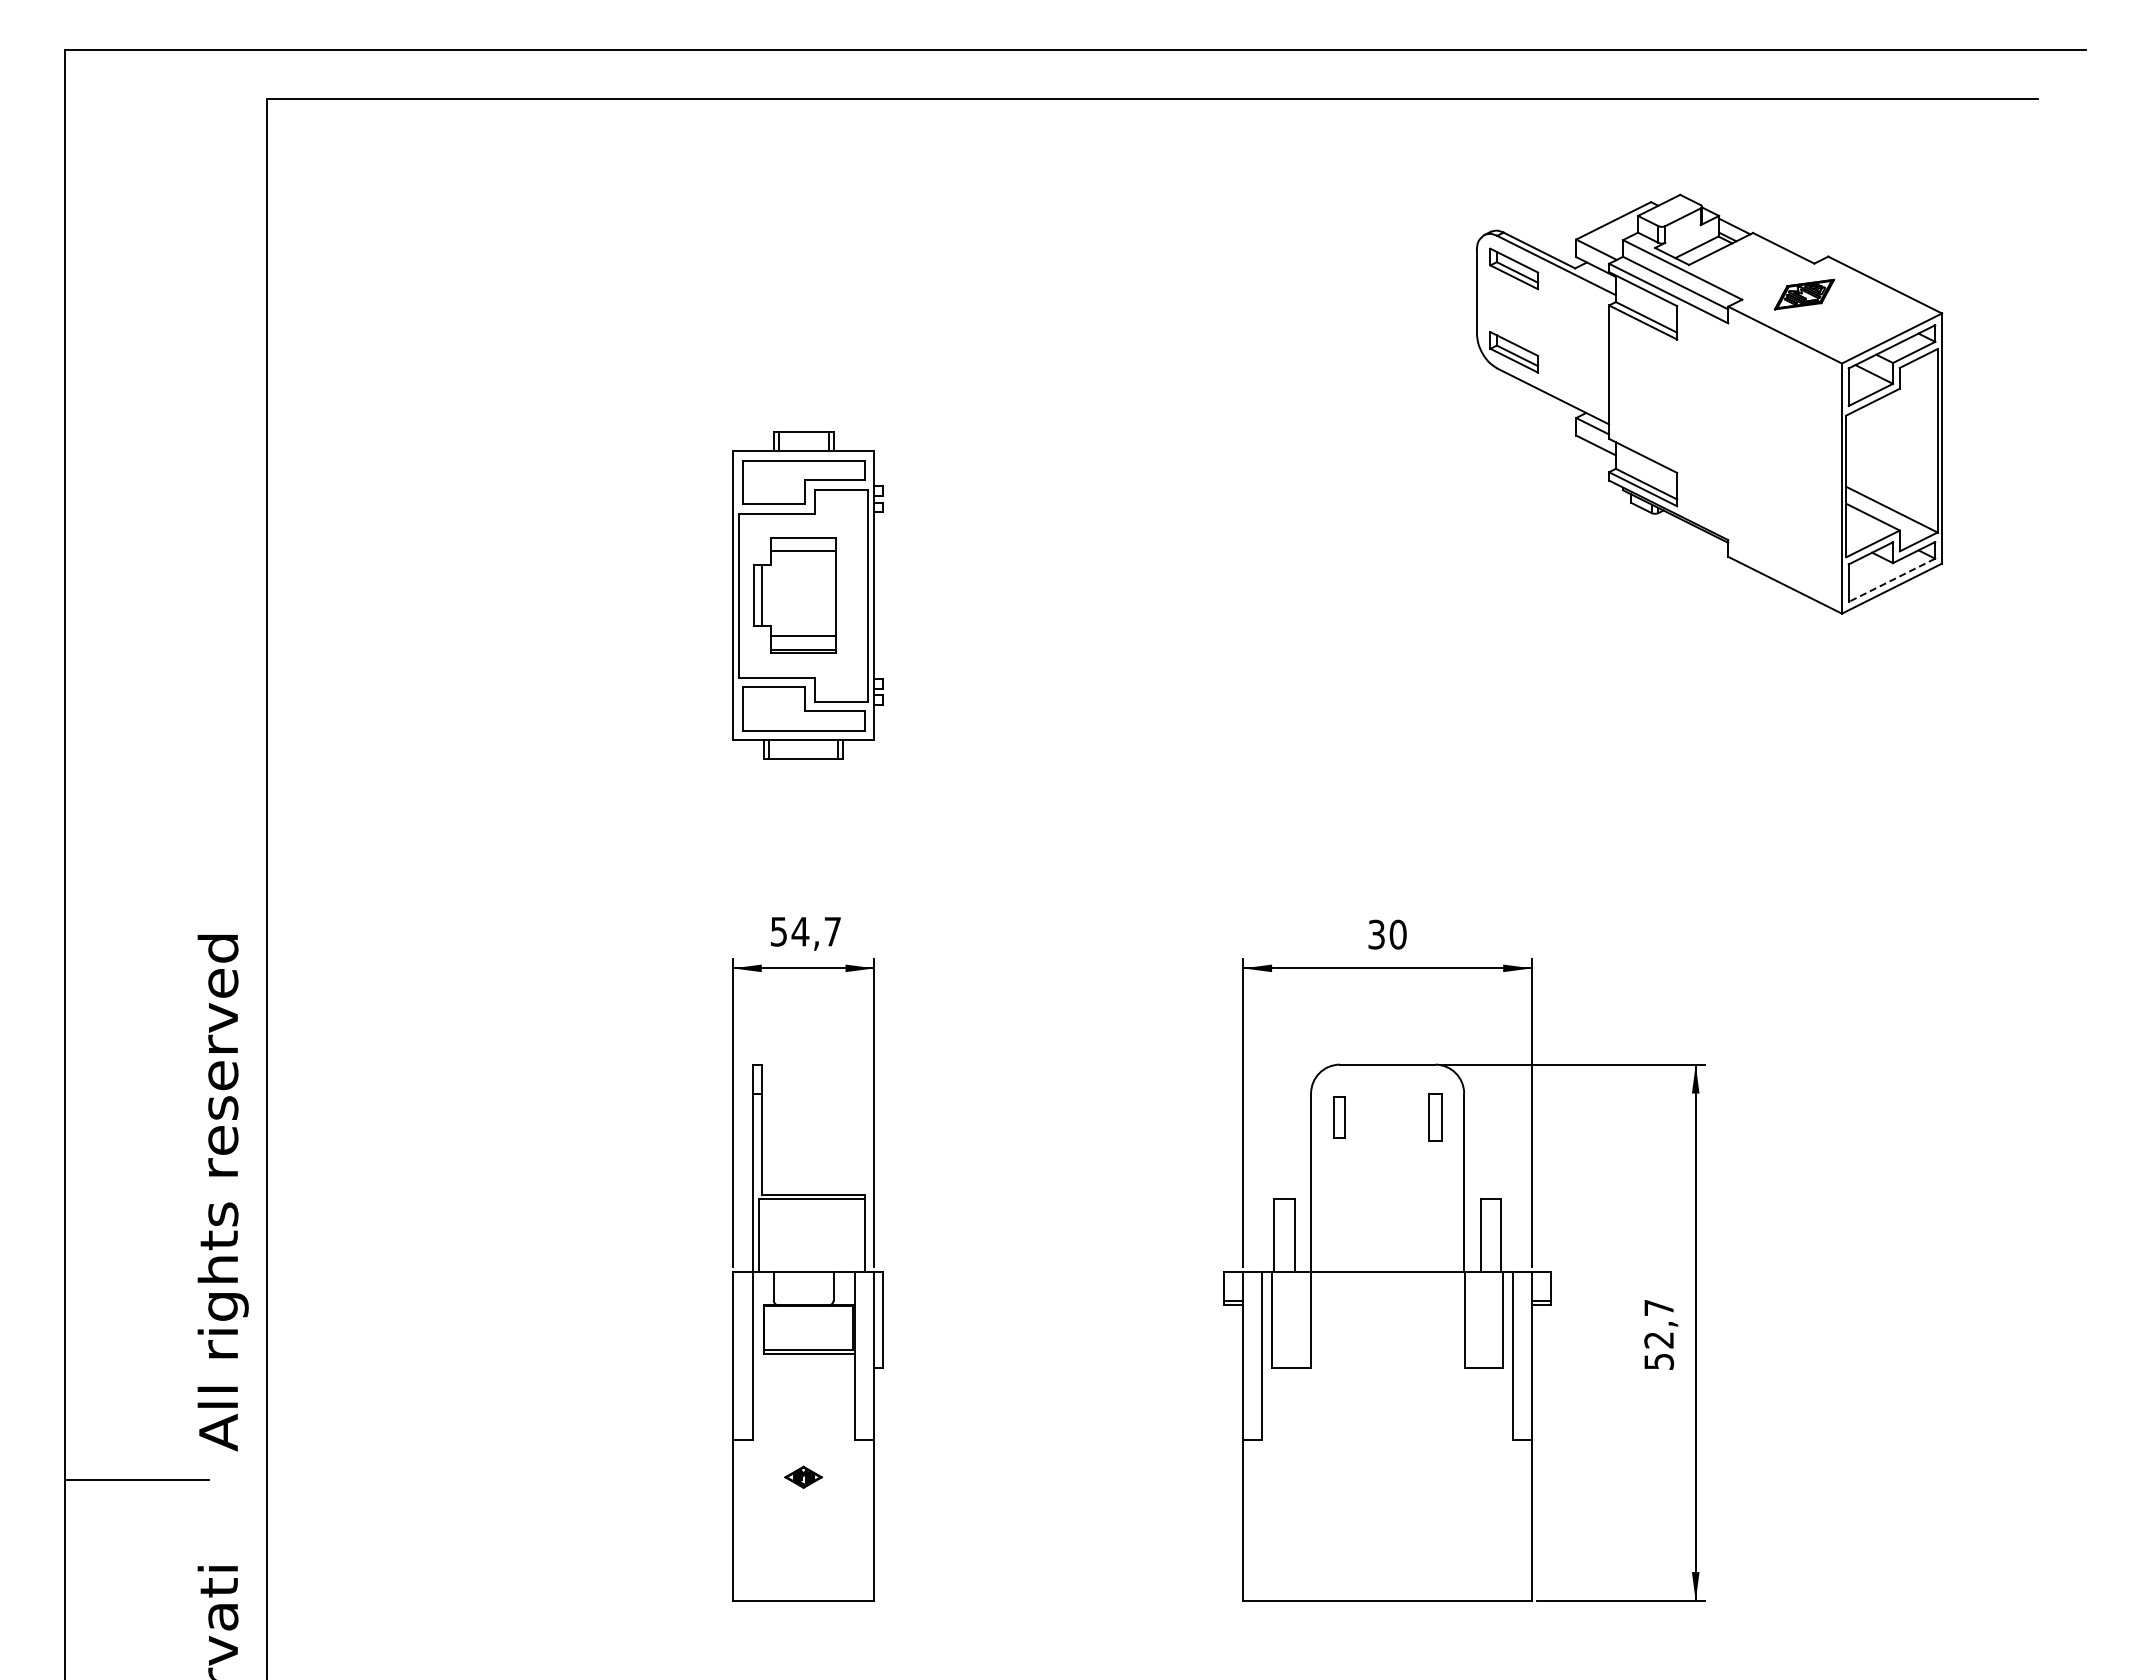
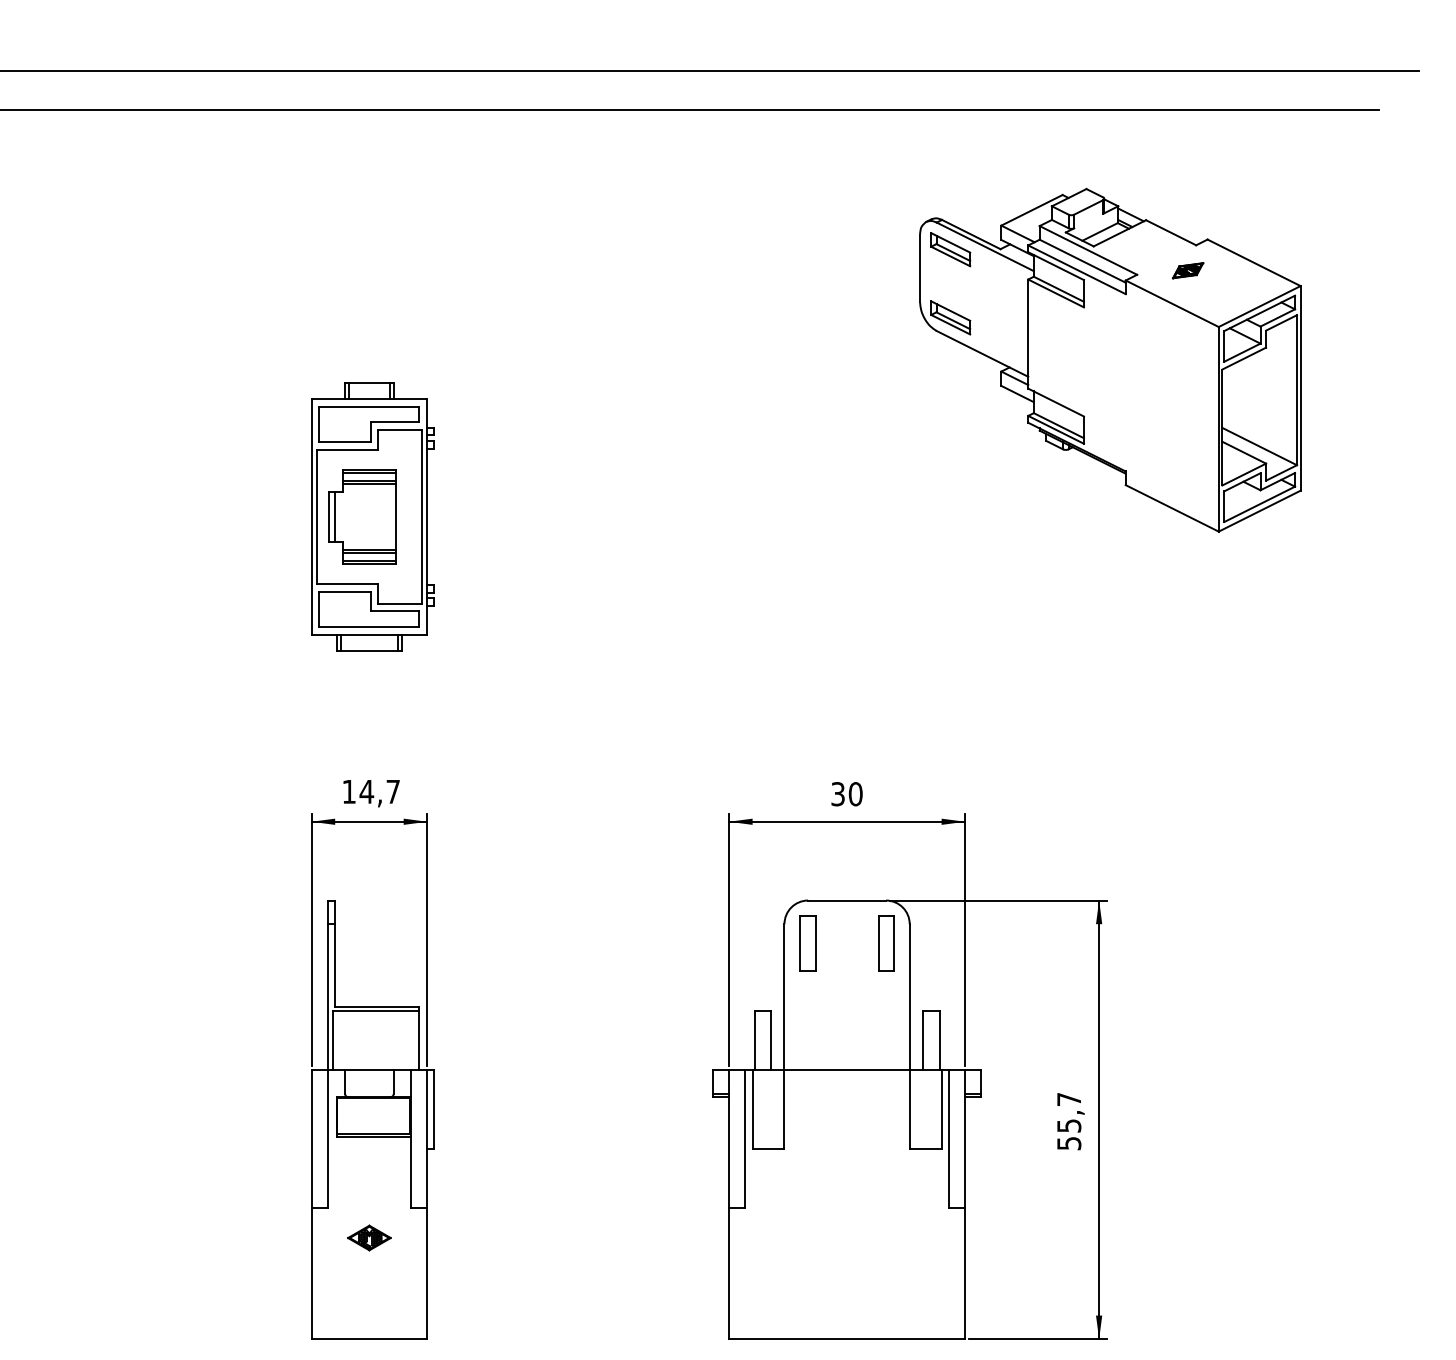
part: (1804, 294) -> (1188, 270), size x0.62
line: (803, 541) -> (369, 472), added
line: (803, 555) -> (369, 484), added
line: (1891, 580) -> (1259, 504), dashed -> solid
line: (803, 640) -> (369, 553), added
text: (778, 931) -> (348, 791), 54,7 -> 14,7
part: (1339, 1117) -> (807, 943), size x1.67
part: (1435, 1117) -> (886, 943), size x1.43
text: (1659, 1340) -> (1069, 1126), 52,7 -> 55,7
part: (803, 1477) -> (369, 1238), size x1.43

